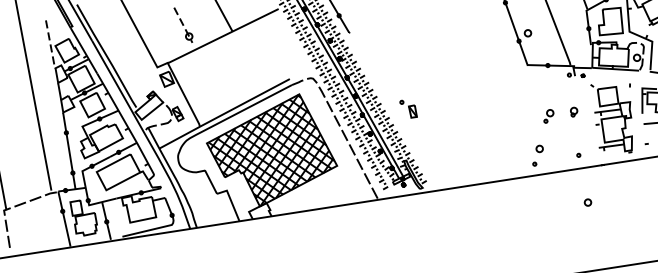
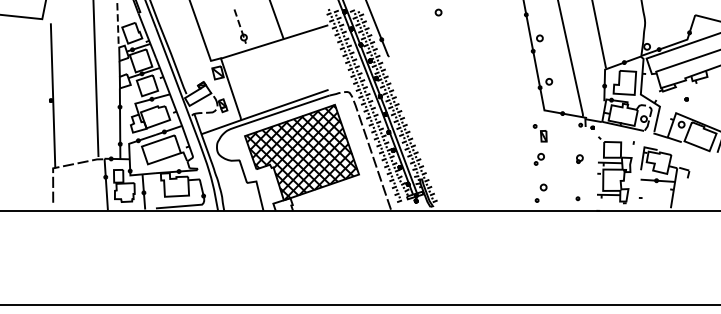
part: (407, 109) -> (539, 133), moved
part: (547, 116) -> (538, 159), moved
part: (587, 202) -> (579, 242), removed

